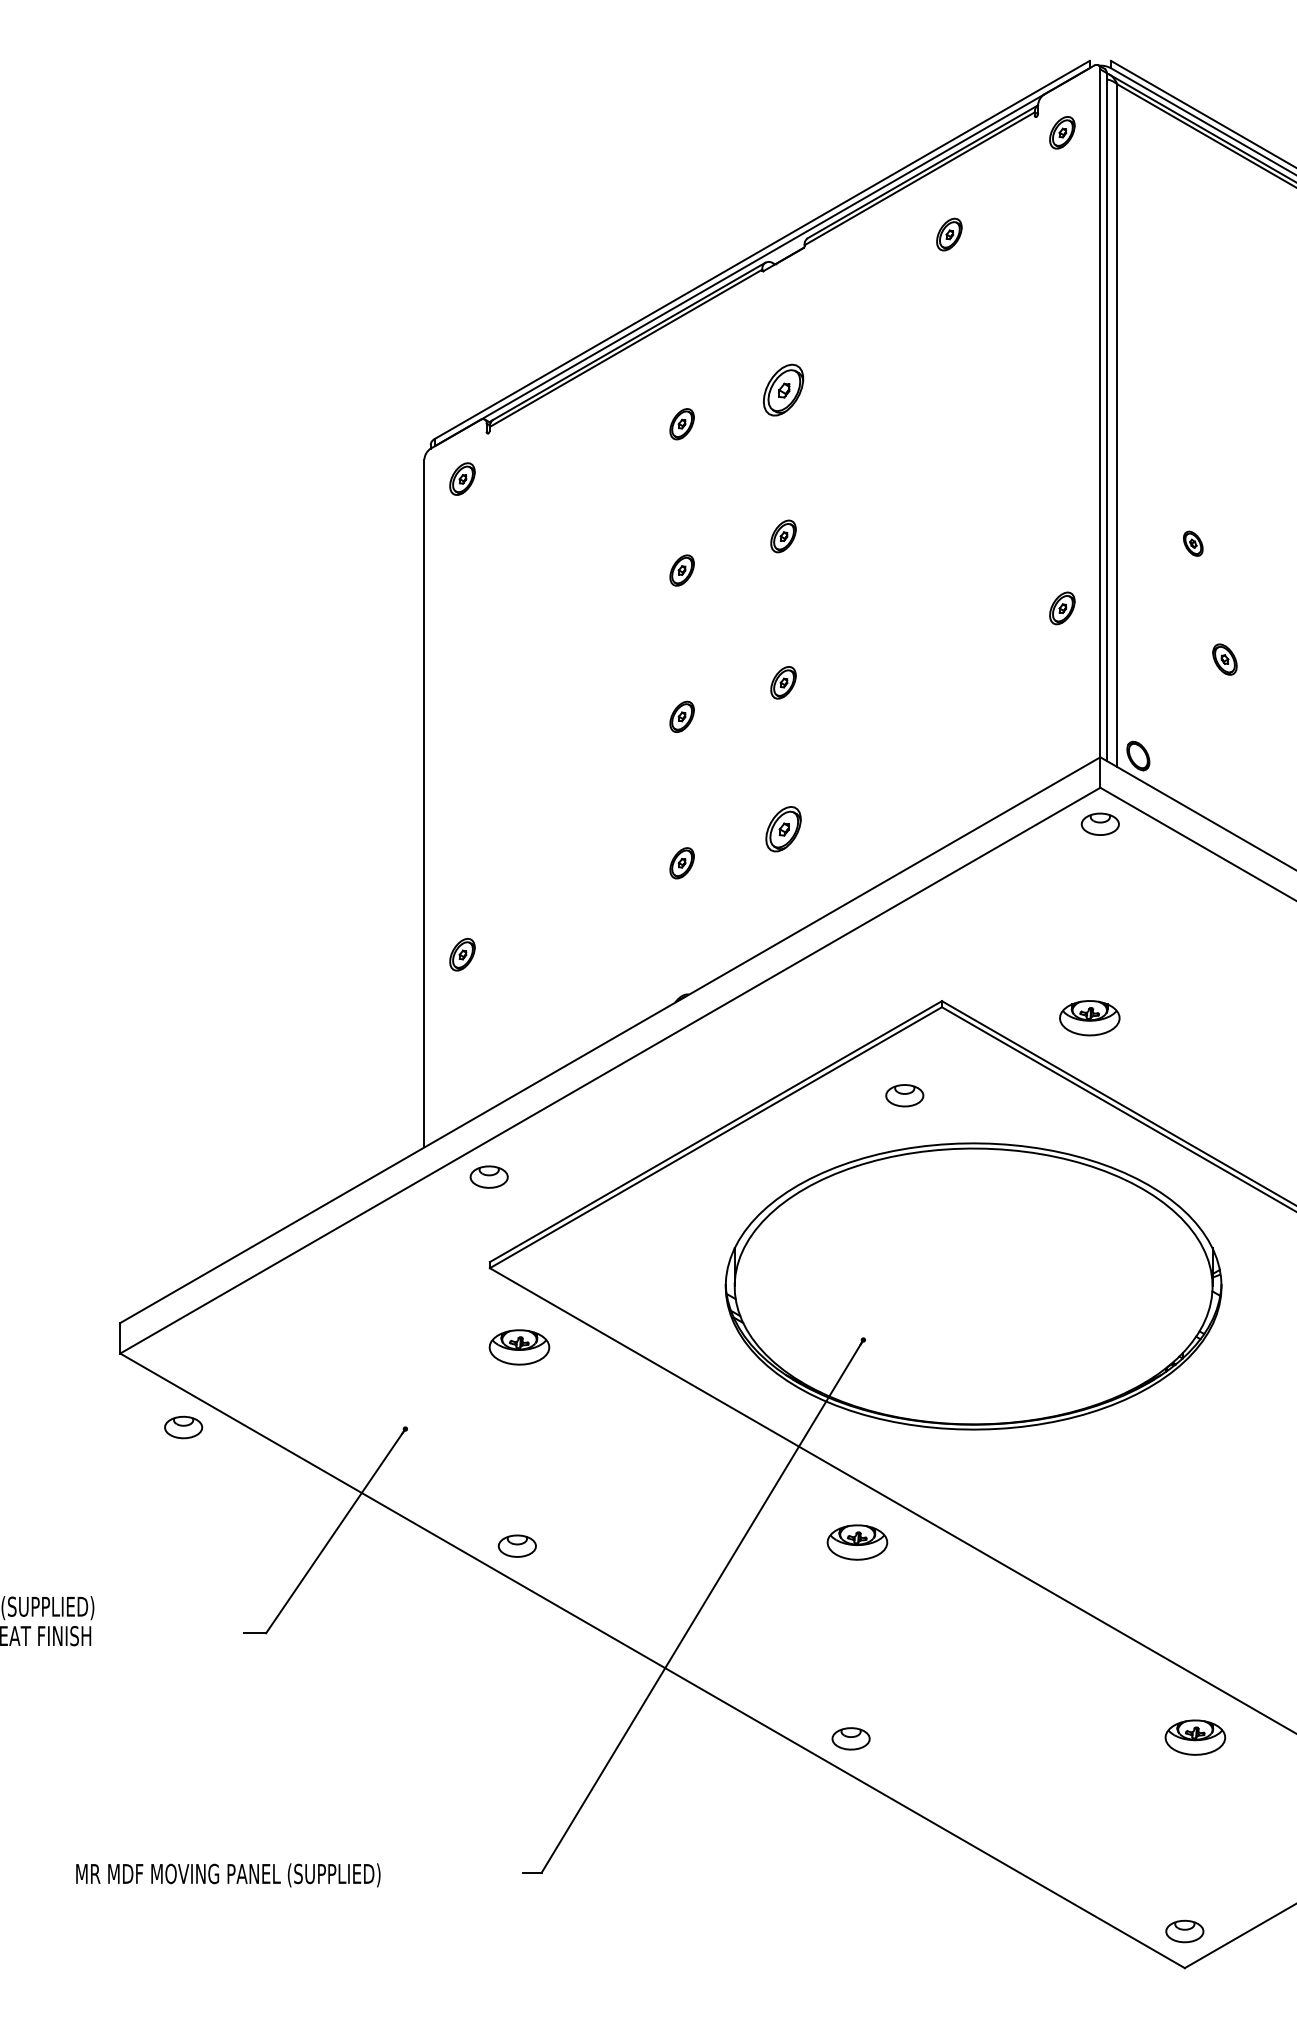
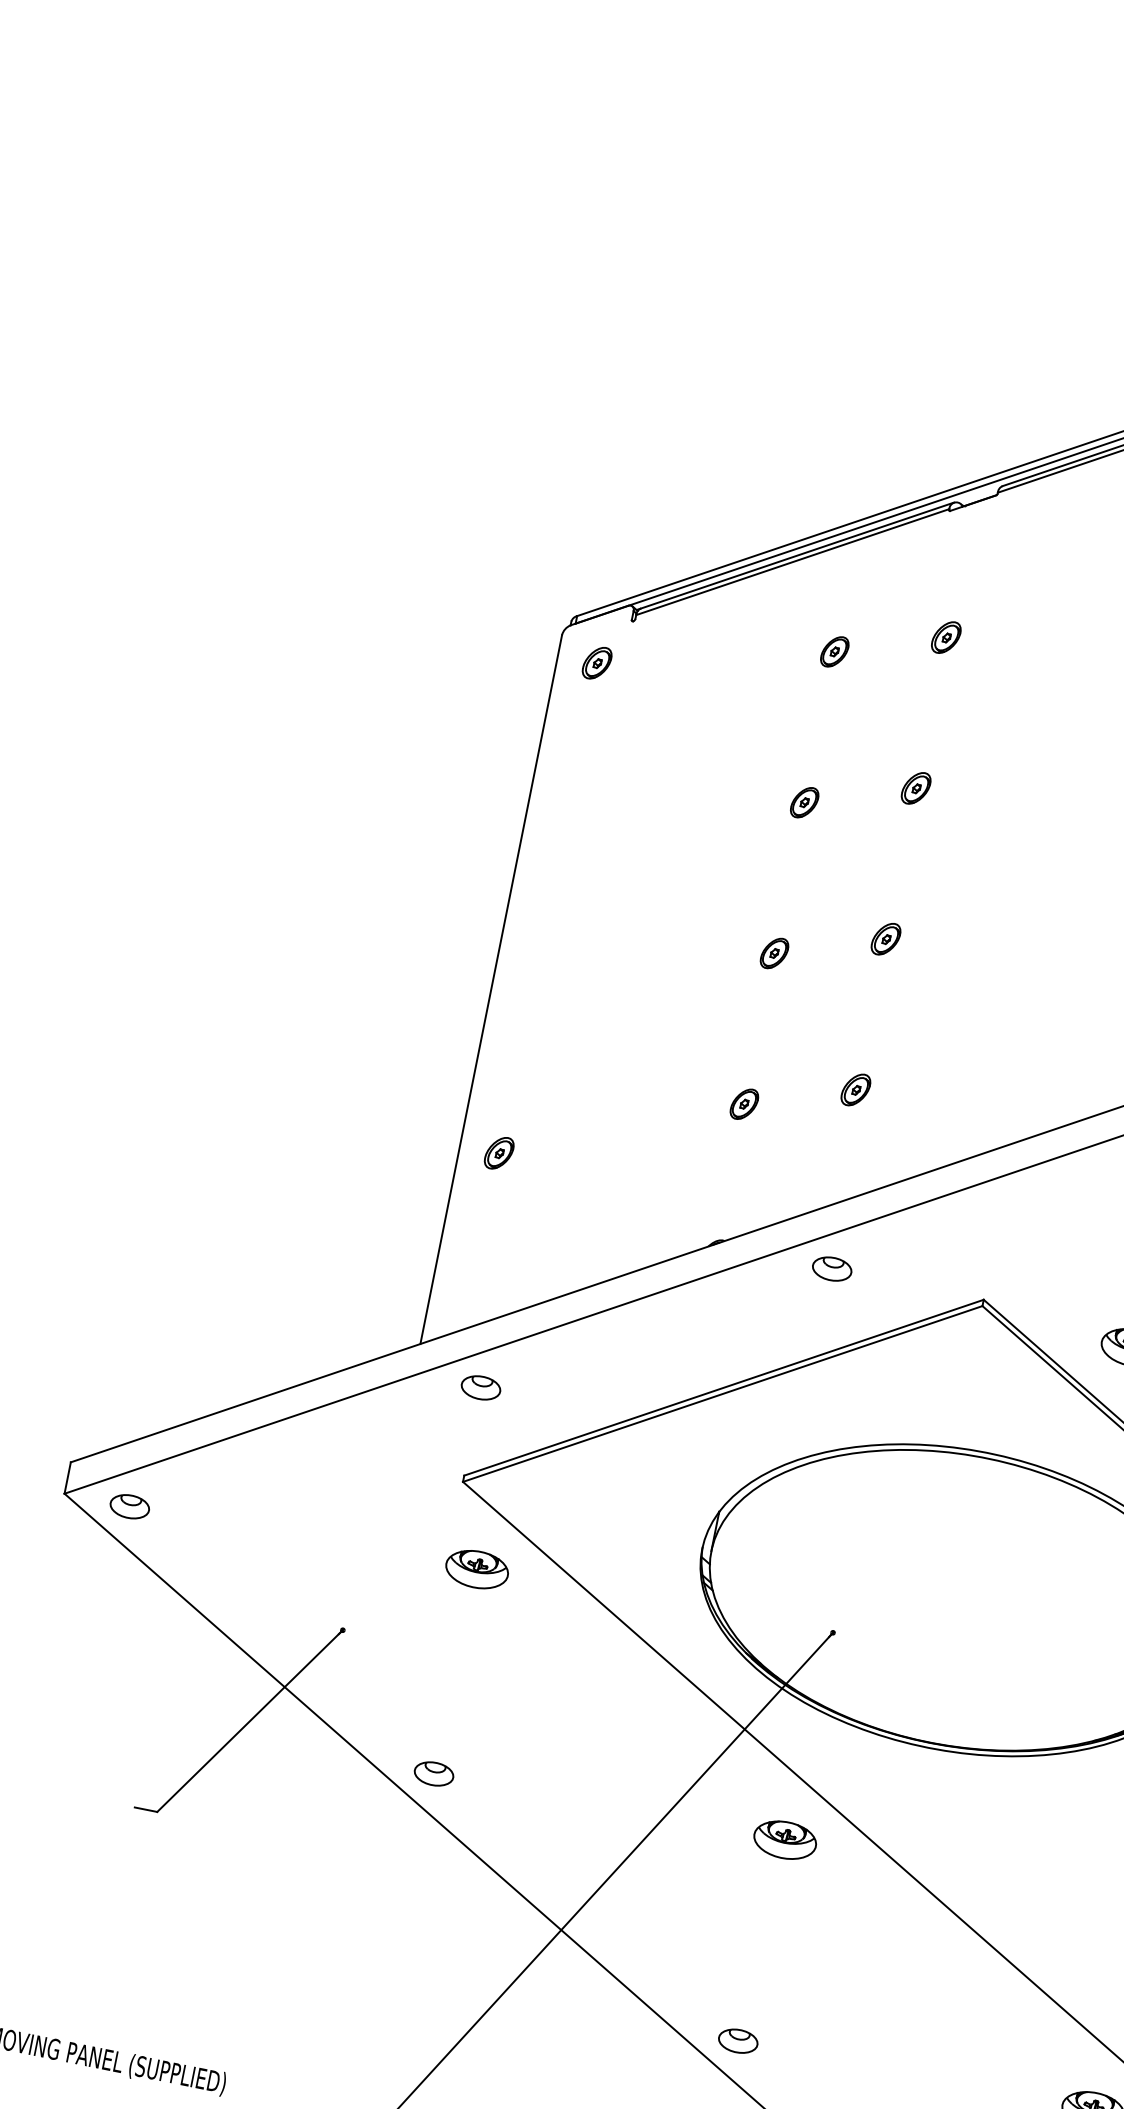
part: (783, 389) -> (946, 636), size x0.62
part: (783, 828) -> (856, 1089), size x0.71
part: (904, 1095) -> (831, 1268), moved
part: (183, 1427) -> (129, 1506), moved

